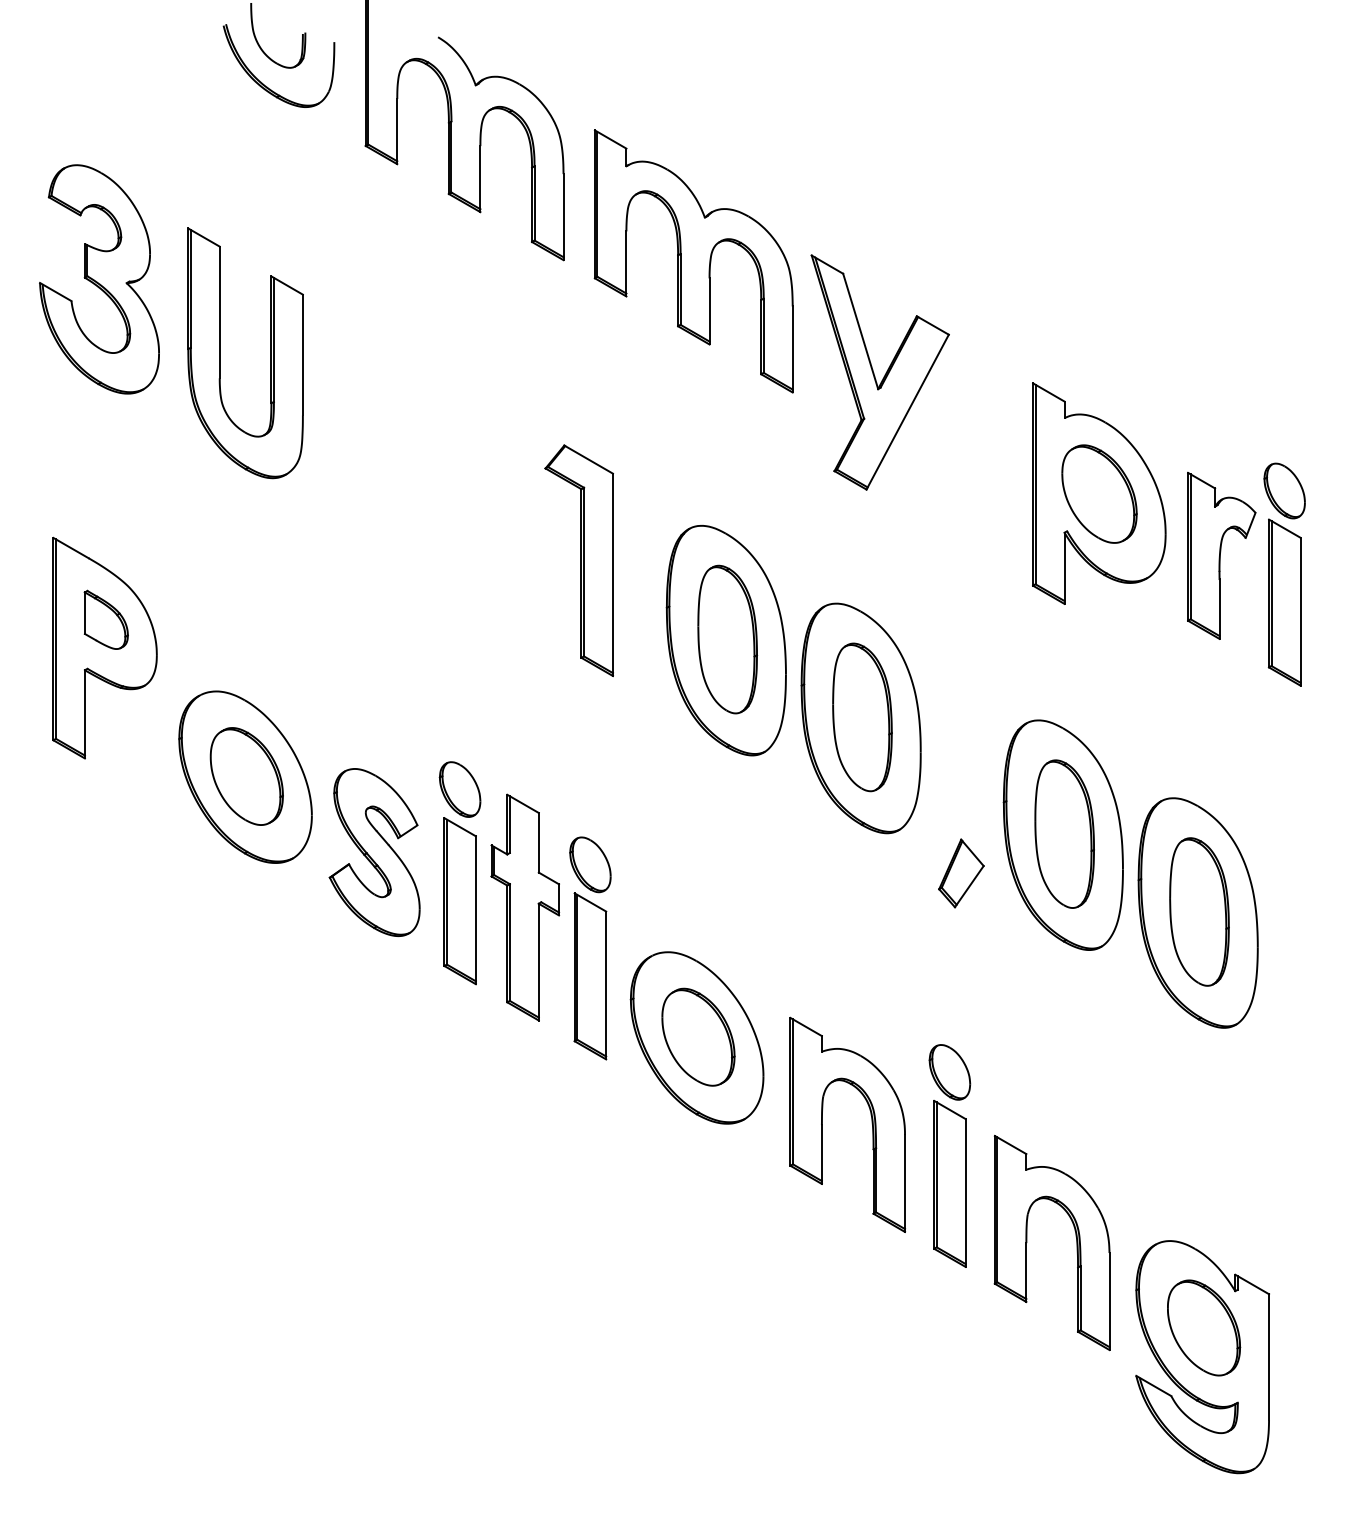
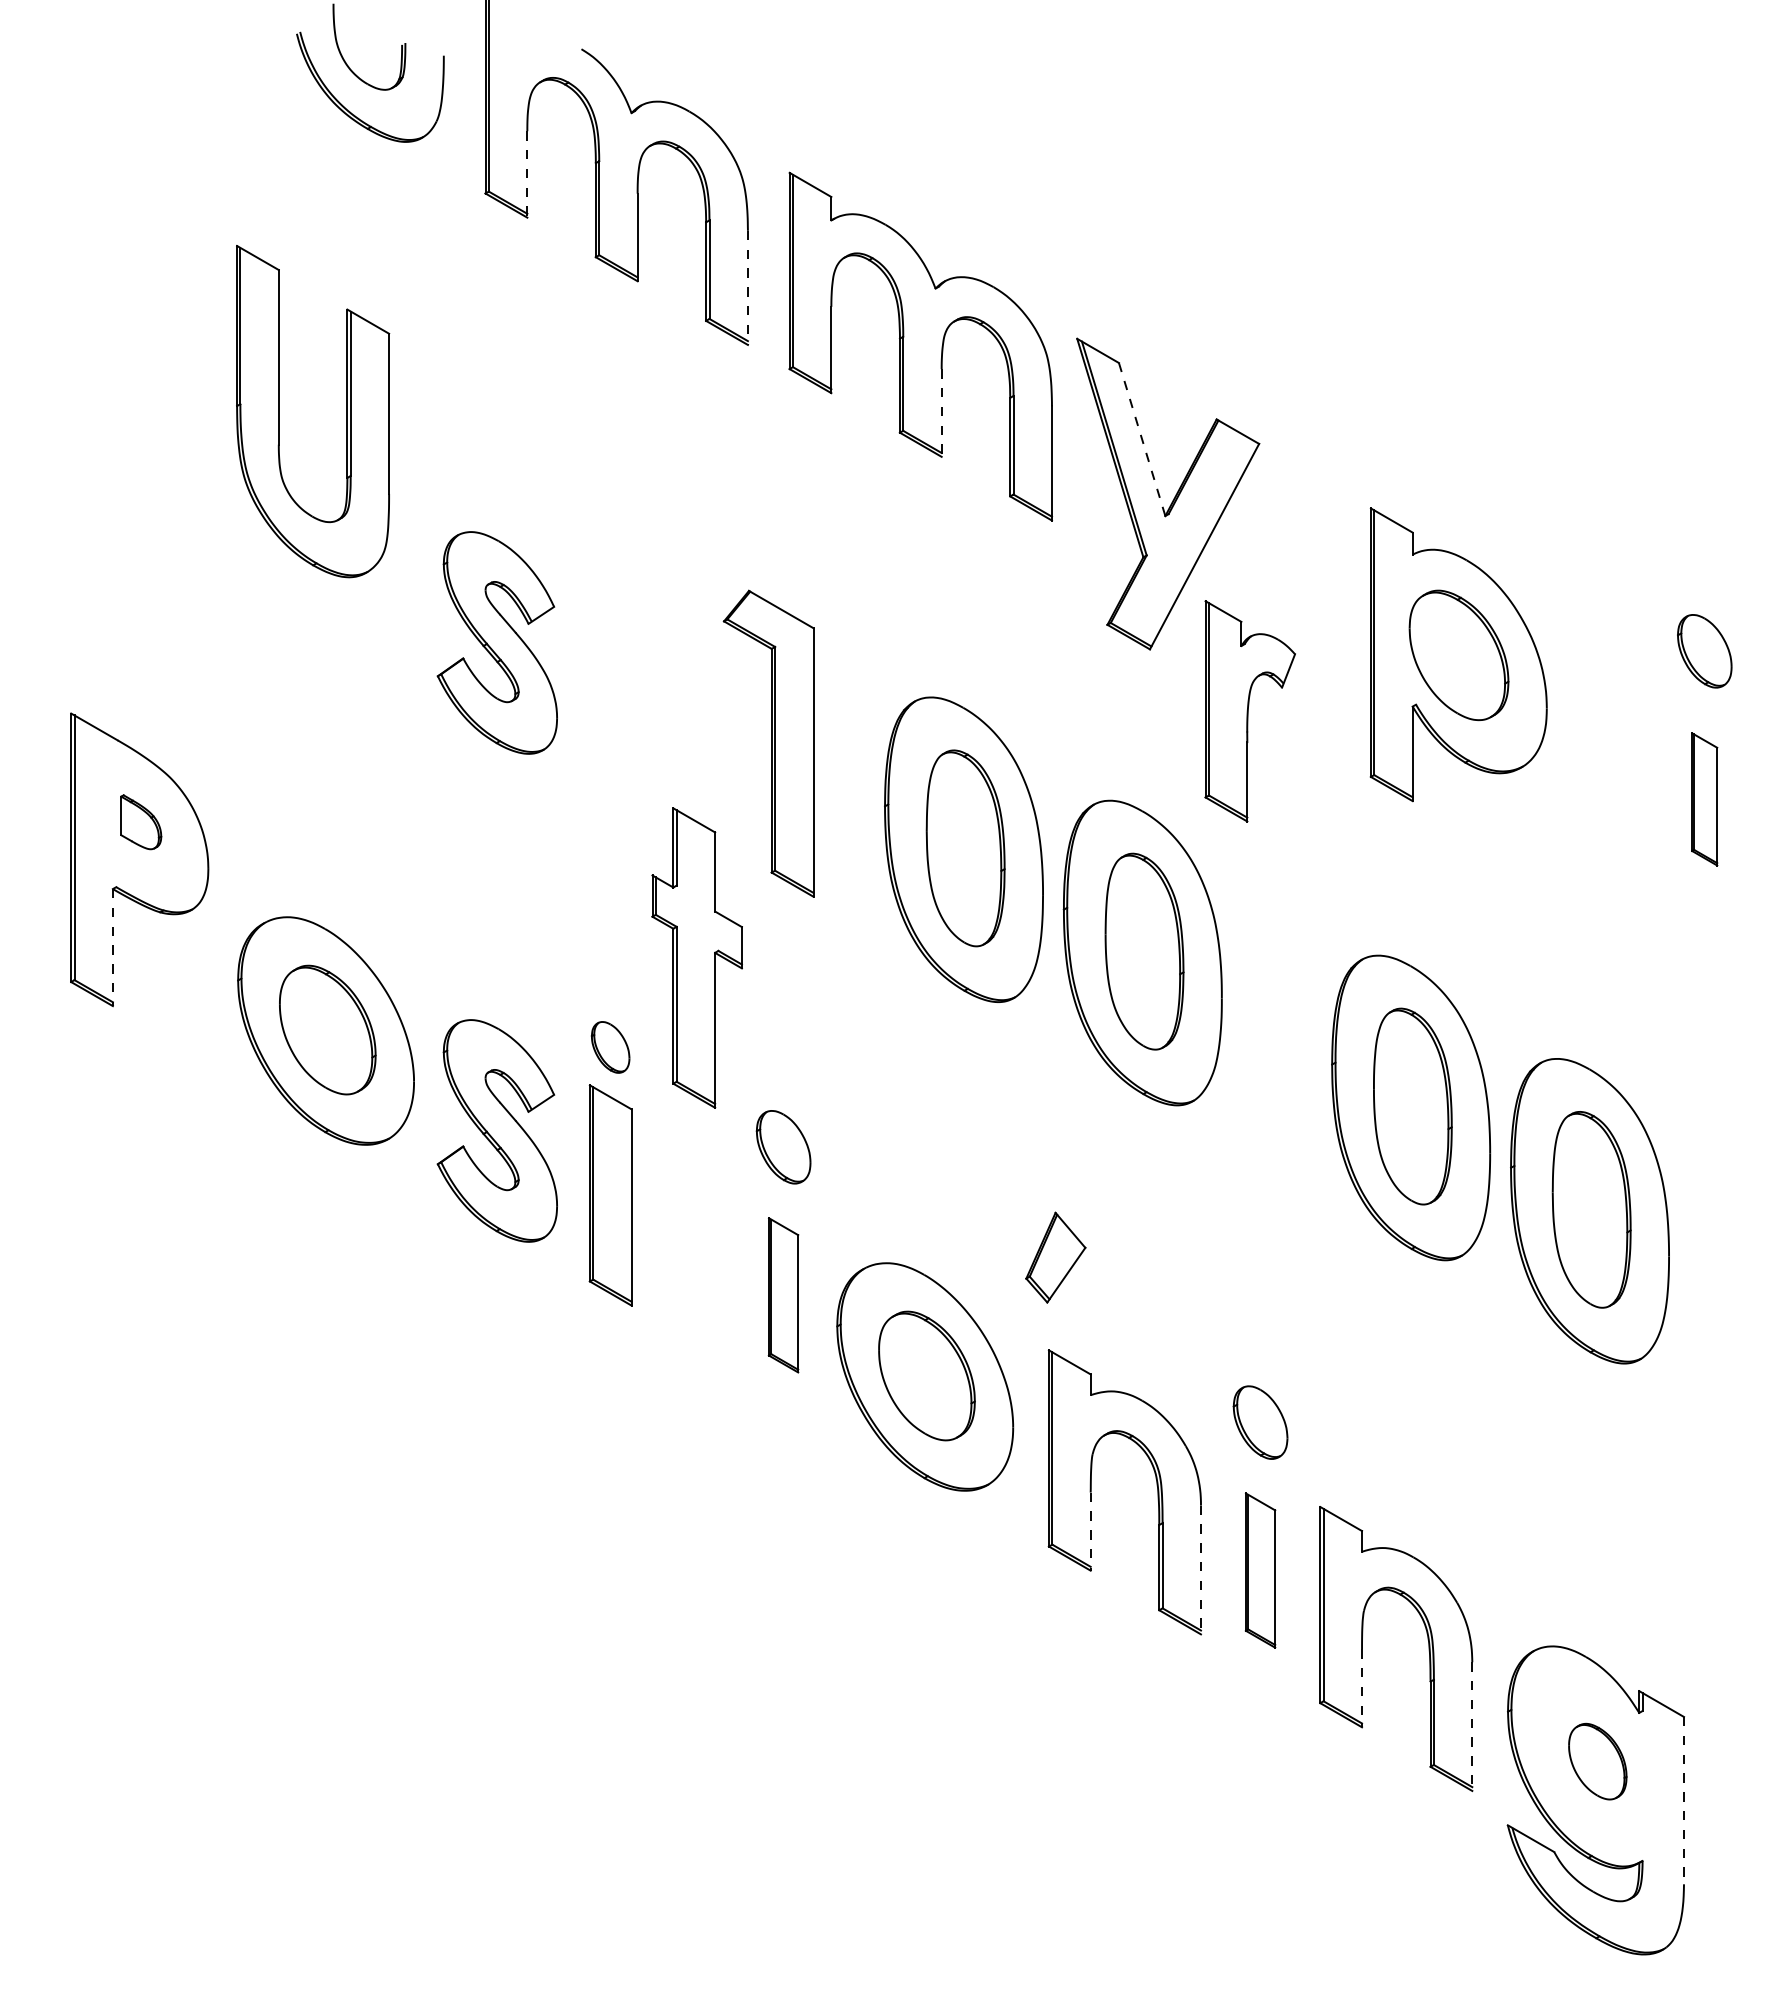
line: (397, 131) -> (527, 174), solid -> dashed
line: (563, 217) -> (747, 288), solid -> dashed
part: (99, 279) -> (132, 370), removed
line: (709, 311) -> (941, 413), solid -> dashed
line: (860, 331) -> (1142, 439), solid -> dashed
part: (270, 353) -> (346, 411), moved
part: (374, 484) -> (496, 642), added
part: (1221, 556) -> (1249, 711), moved
part: (1284, 602) -> (1704, 799), size x0.6
part: (105, 619) -> (140, 821), size x0.7
line: (84, 714) -> (112, 947), solid -> dashed
part: (459, 789) -> (610, 1047), size x0.7
part: (961, 873) -> (1055, 1257), moved
part: (524, 907) -> (696, 957), moved
part: (590, 976) -> (783, 1295), size x0.7
line: (821, 1155) -> (1090, 1532), solid -> dashed
line: (904, 1183) -> (1200, 1570), solid -> dashed
part: (949, 1183) -> (1260, 1570), size x0.7
line: (1026, 1272) -> (1362, 1688), solid -> dashed
line: (1109, 1302) -> (1472, 1727), solid -> dashed
part: (1203, 1327) -> (1597, 1761), size x0.6
line: (1269, 1357) -> (1684, 1800), solid -> dashed

